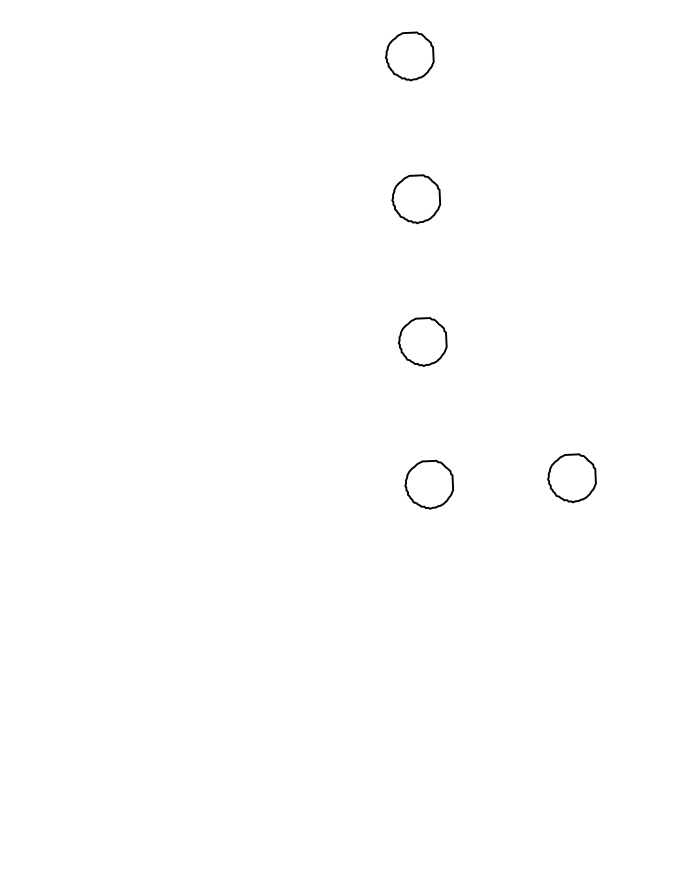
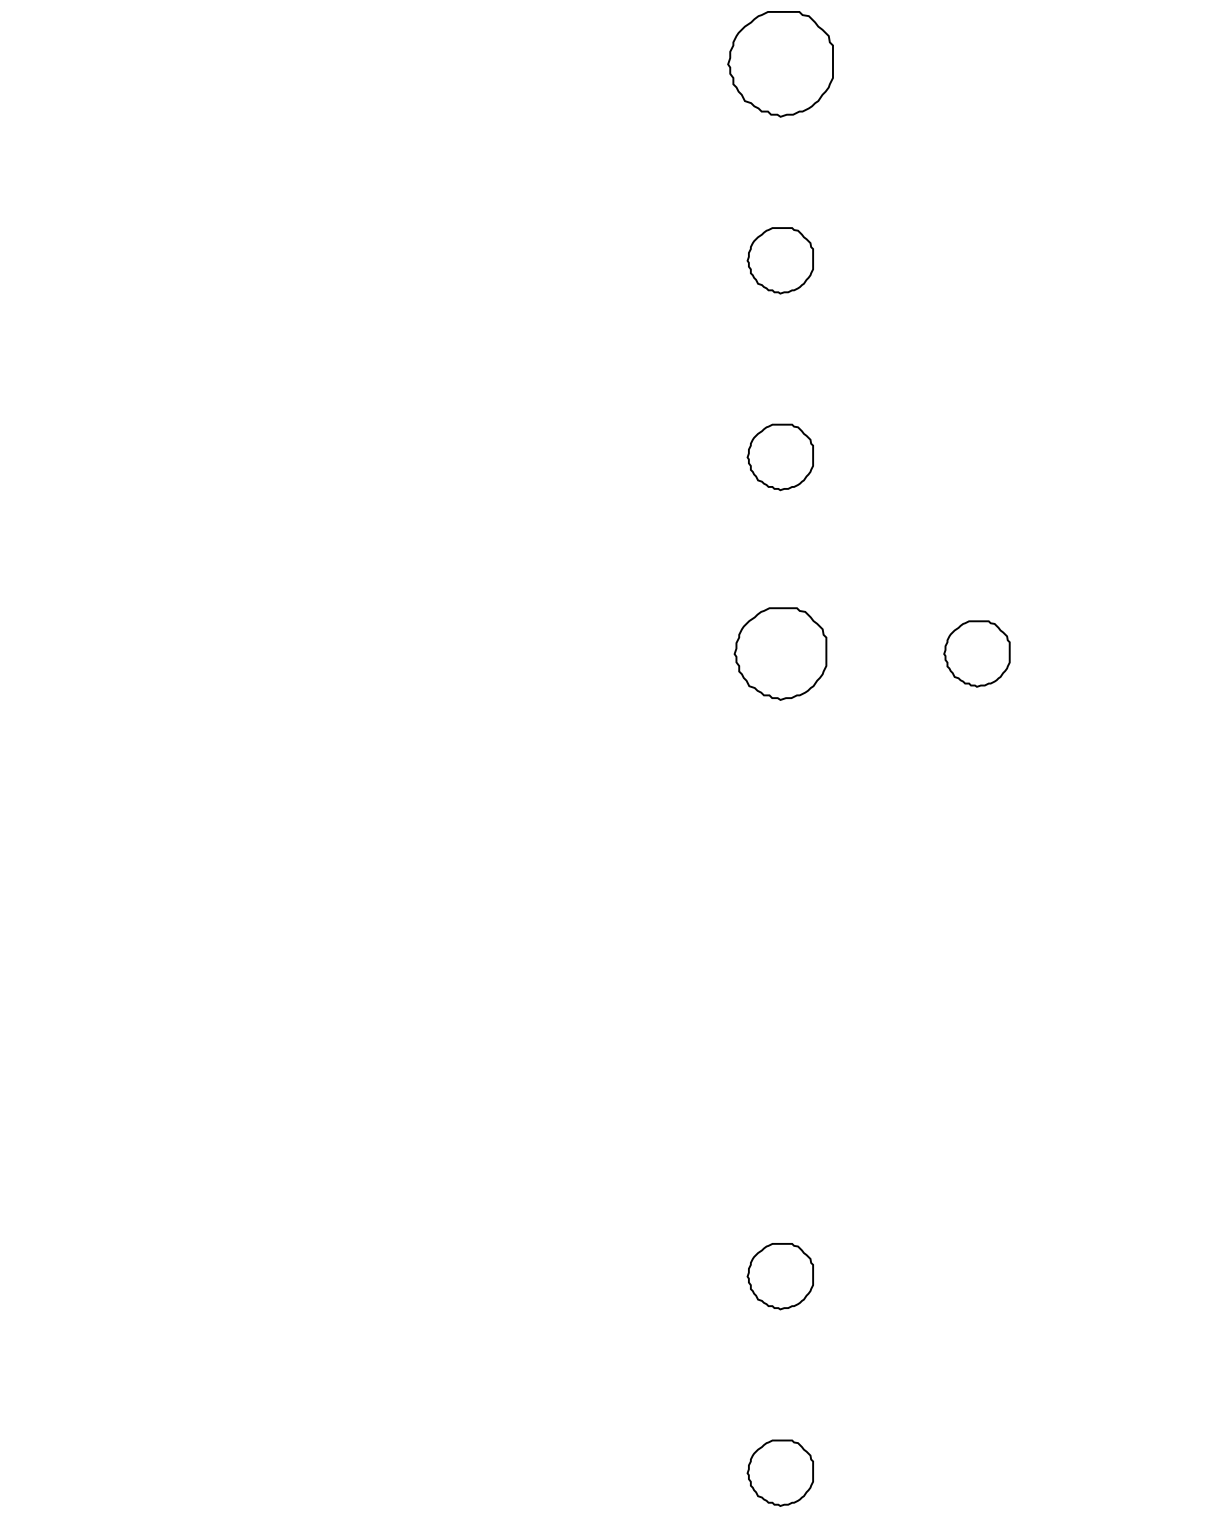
part: (408, 56) -> (779, 63), size x1.6
part: (428, 484) -> (779, 653), size x1.4

